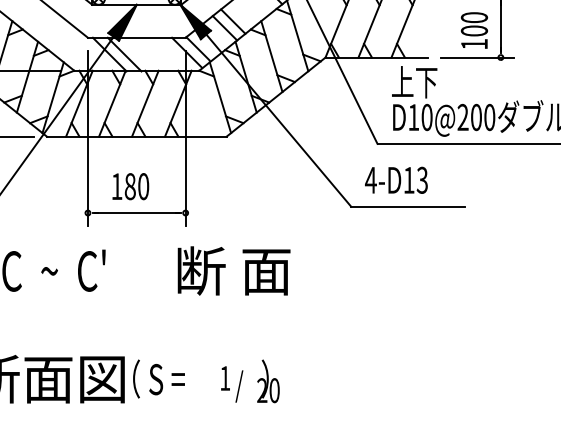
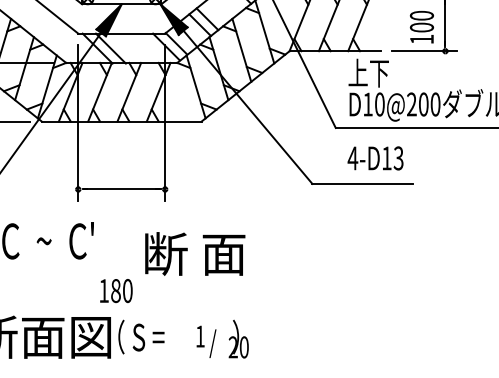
text: (396, 180) -> (375, 158), moved
text: (130, 187) -> (116, 291), moved
text: (234, 270) -> (195, 253), moved

